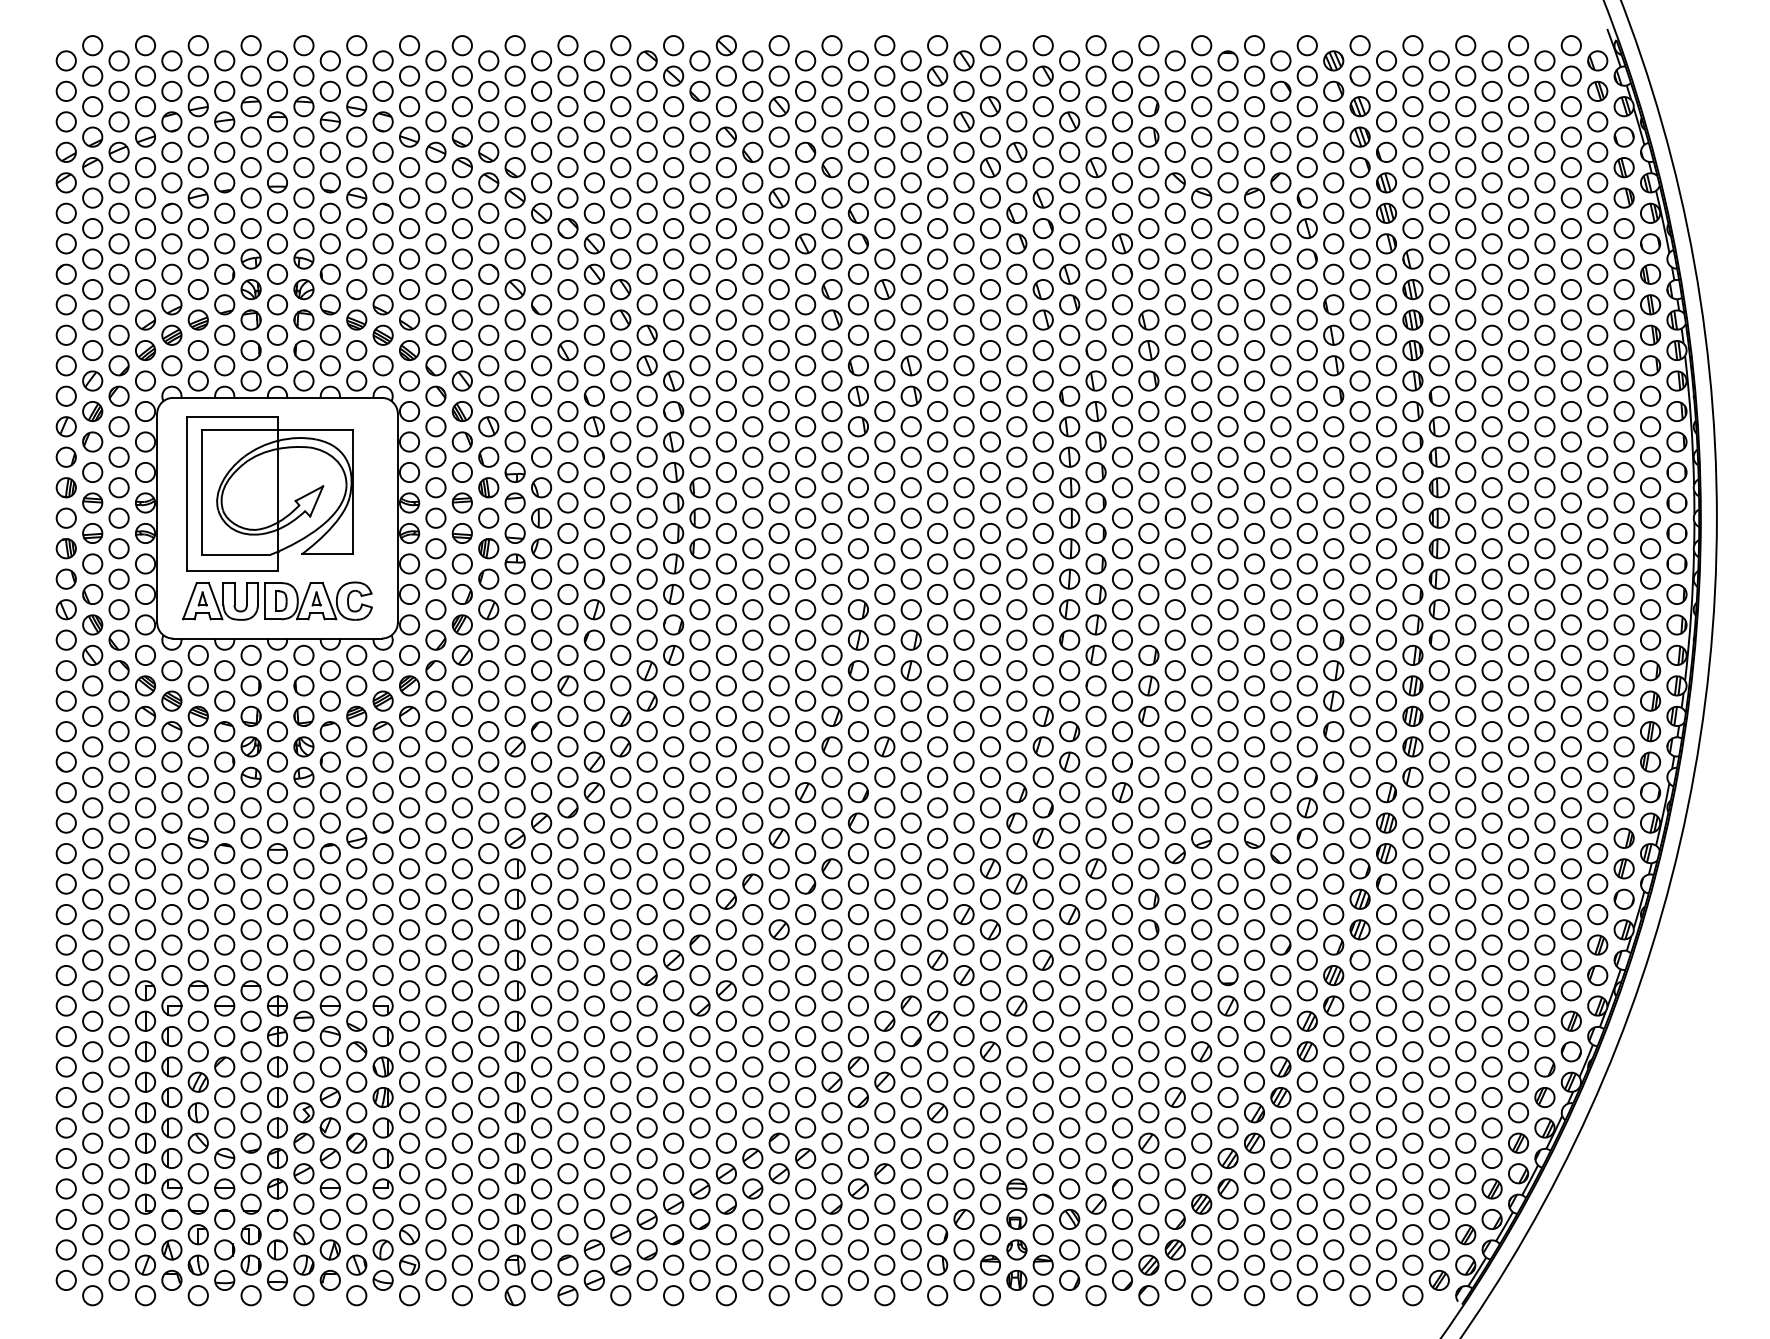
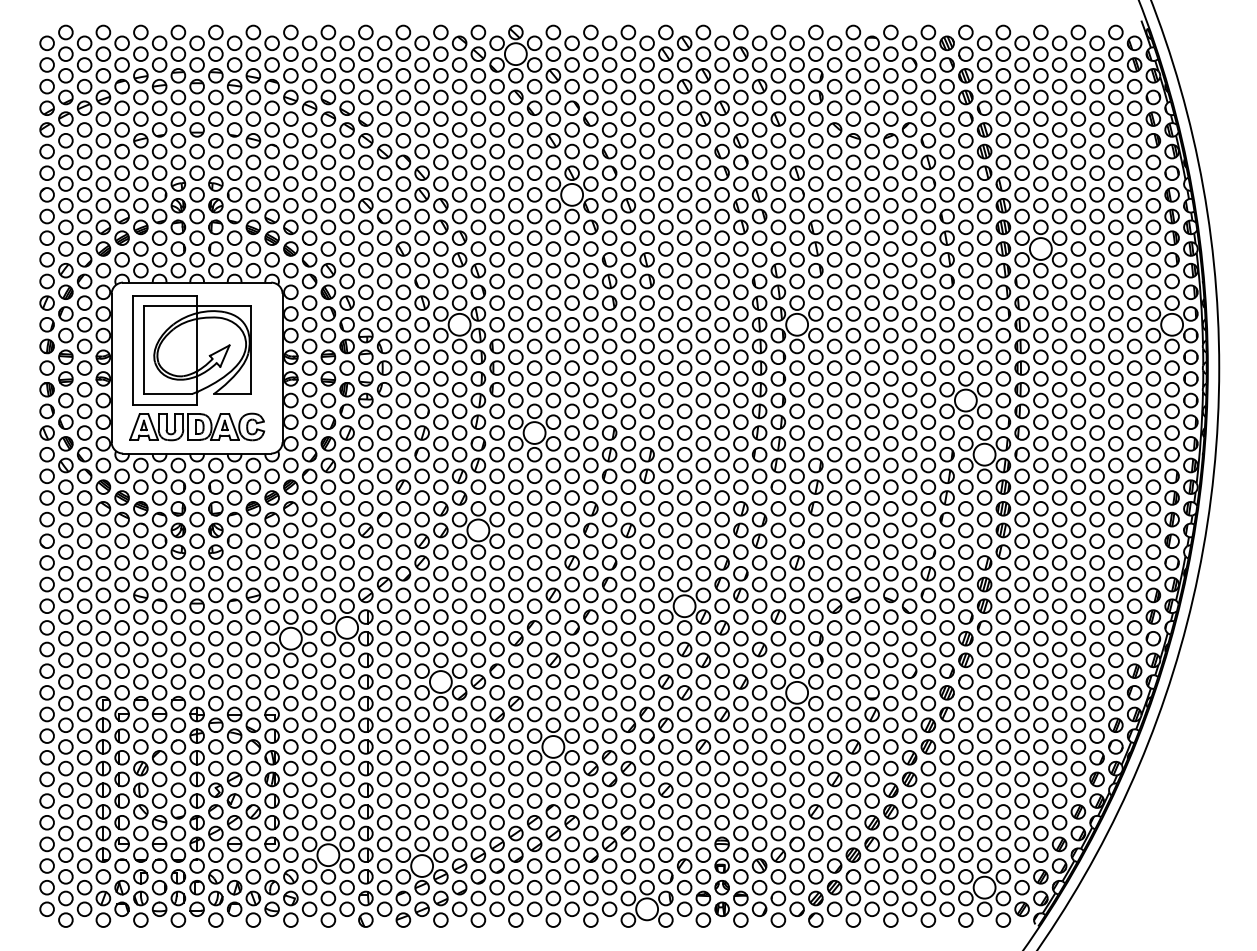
circle: (726, 75) -> (515, 53), size x1.6
circle: (805, 273) -> (572, 194), size x1.6
circle: (1465, 350) -> (1040, 248), size x1.6
circle: (646, 456) -> (459, 324), size x1.6
circle: (1122, 456) -> (797, 324), size x1.6
circle: (1650, 456) -> (1172, 324), size x1.6
circle: (1359, 563) -> (965, 400), size x1.6
circle: (752, 609) -> (534, 432), size x1.6
circle: (1386, 639) -> (984, 454), size x1.6
circle: (673, 746) -> (478, 530), size x1.6
circle: (963, 853) -> (684, 606), size x1.6
circle: (488, 883) -> (346, 627), size x1.6
circle: (409, 898) -> (290, 638), size x1.6
circle: (620, 959) -> (440, 681), size x1.6
circle: (1122, 975) -> (797, 692), size x1.6
circle: (778, 1051) -> (552, 746), size x1.6
circle: (462, 1203) -> (328, 854), size x1.6
circle: (594, 1219) -> (422, 866), size x1.6
circle: (1386, 1249) -> (984, 887), size x1.6
circle: (910, 1280) -> (646, 909), size x1.6

